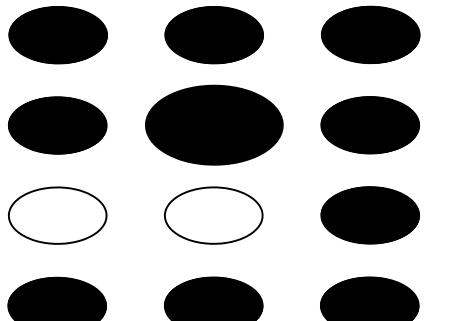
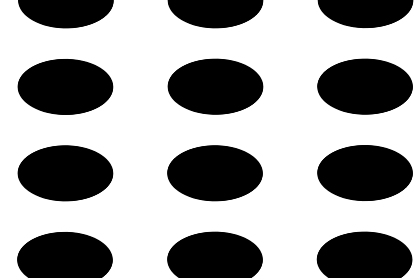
part: (213, 125) -> (214, 86), size x0.71
hatch: (57, 215) -> (65, 173), added
hatch: (213, 215) -> (214, 173), added

